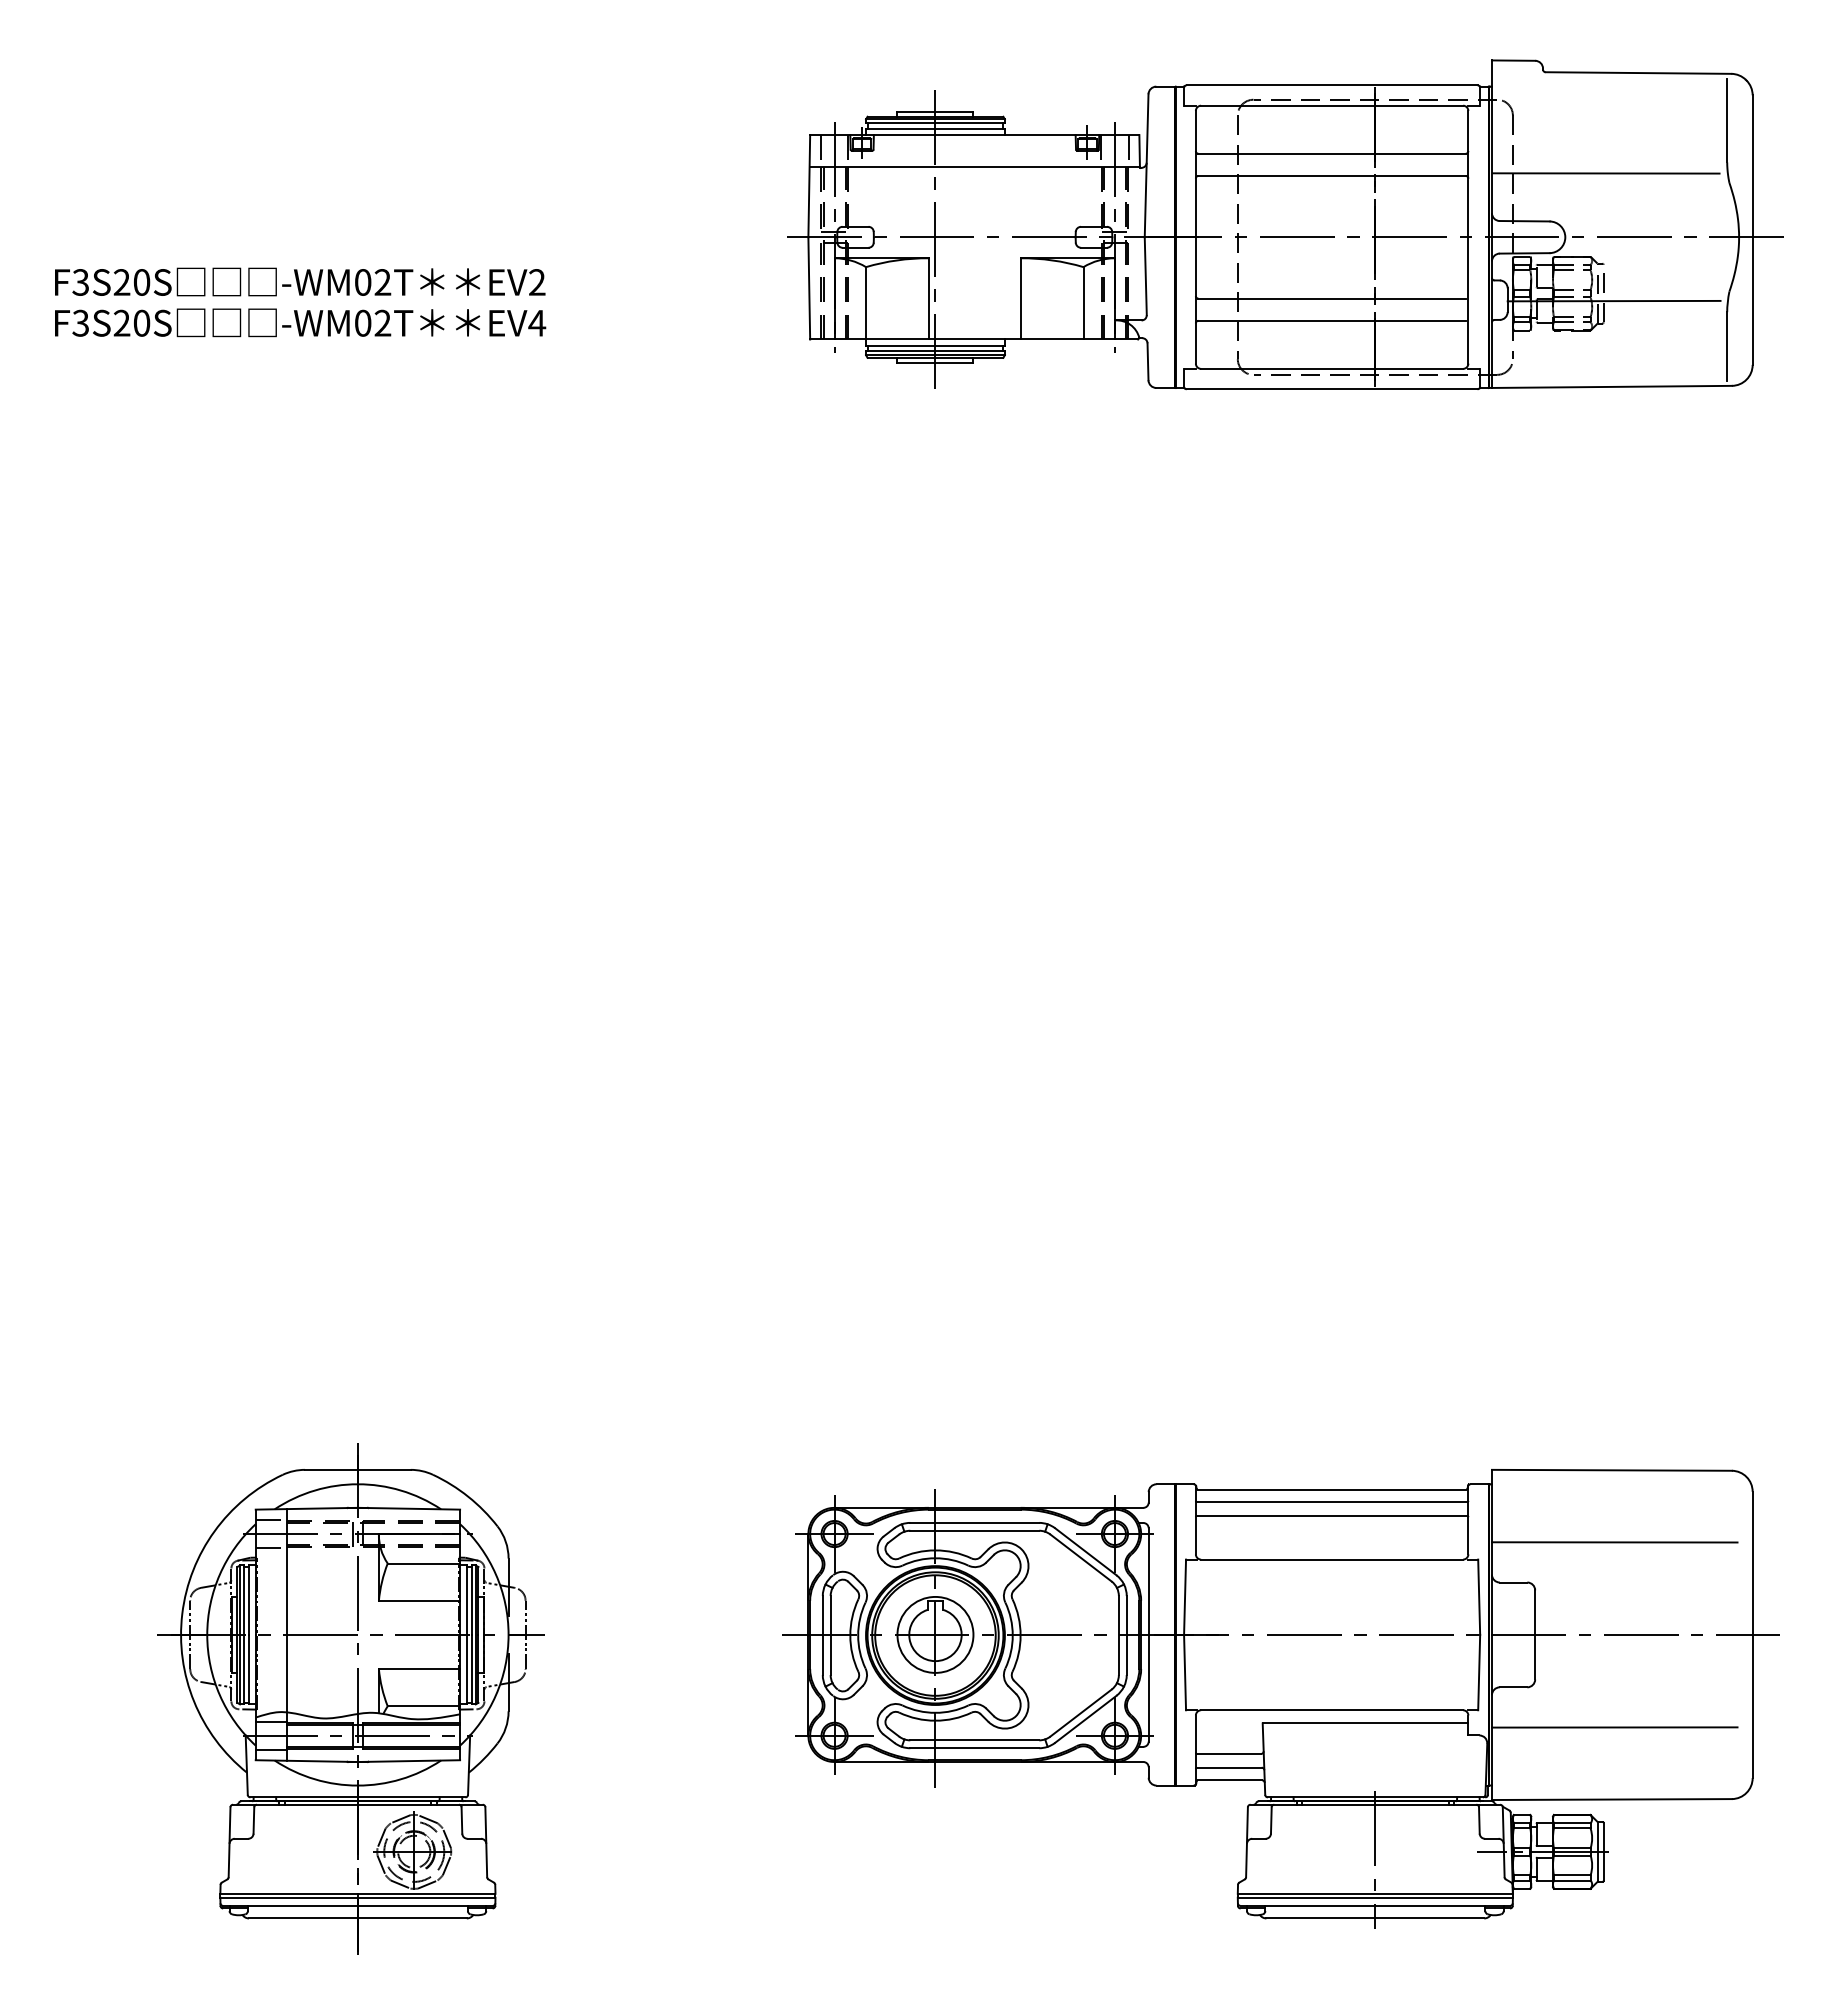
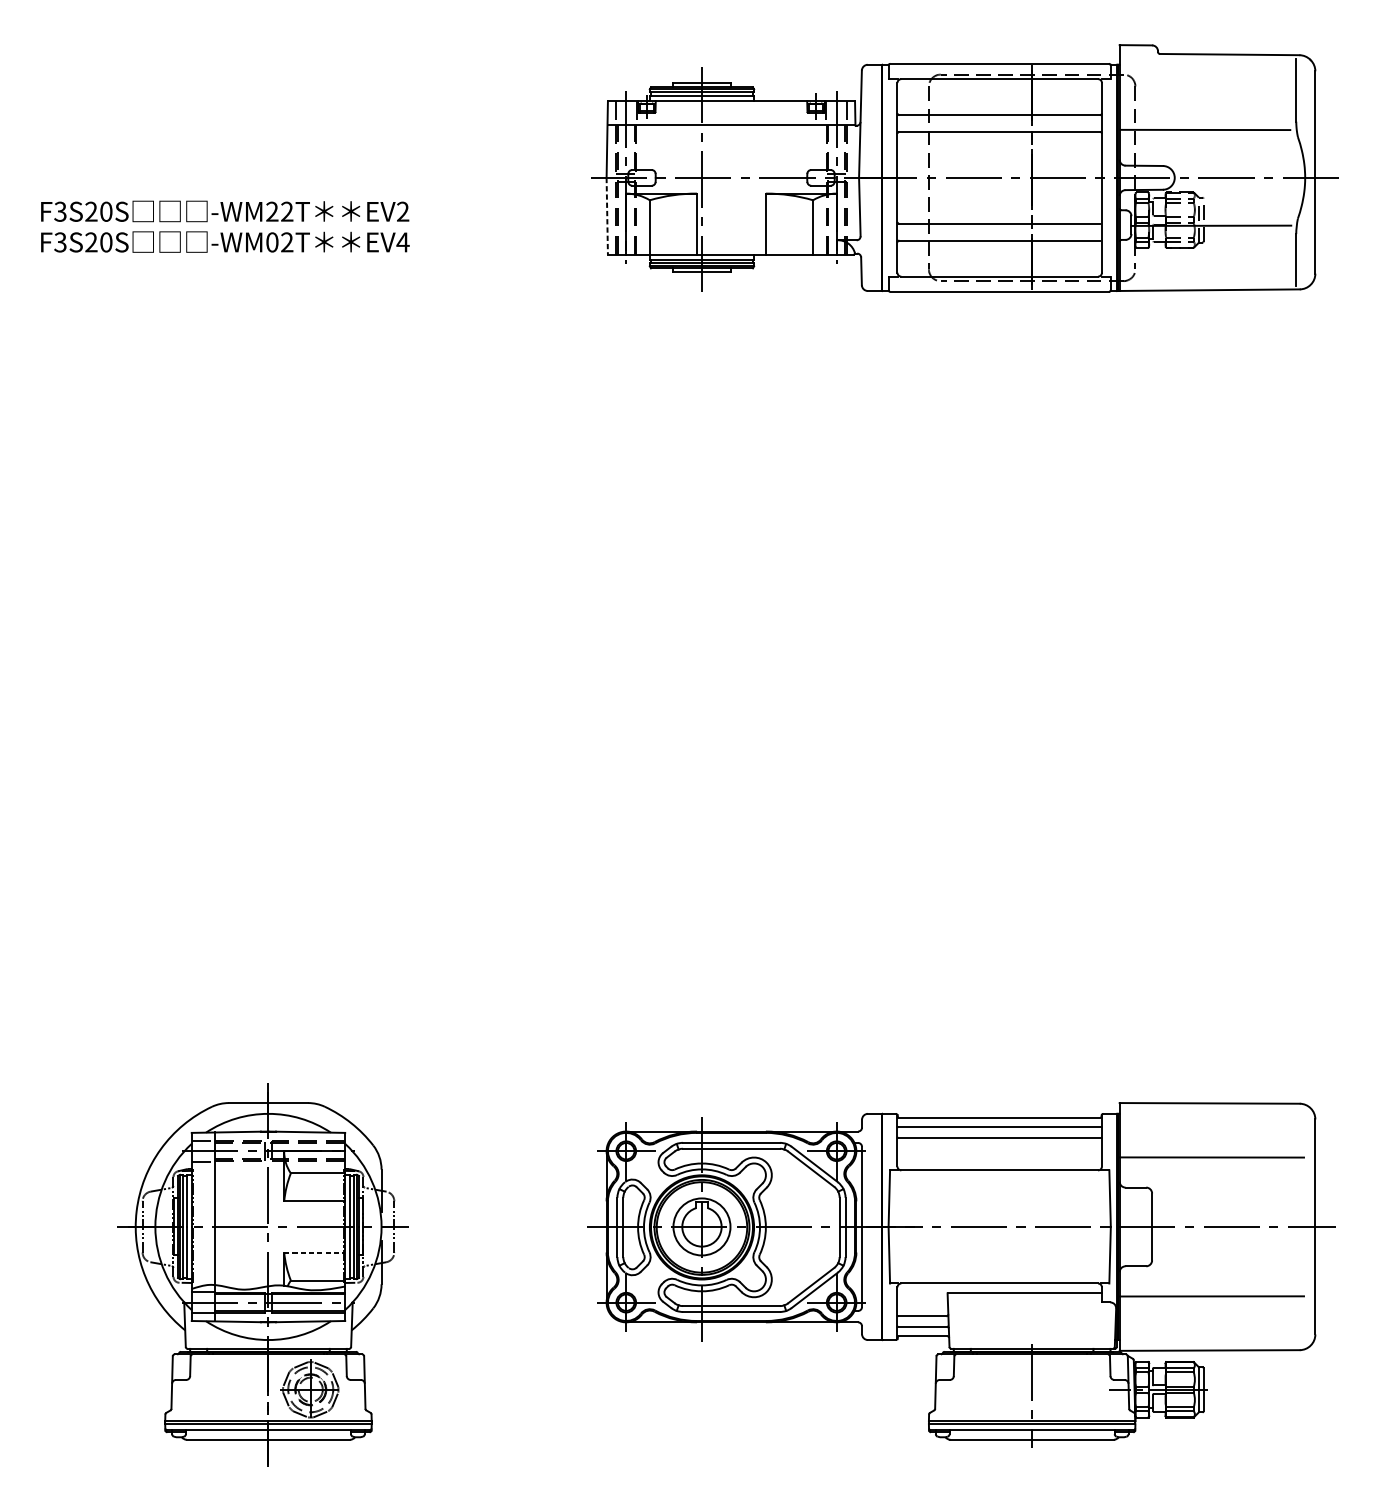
text: (362, 282) -> (271, 211), -WM02T -> -WM22T
line: (809, 288) -> (607, 216), solid -> dashed
line: (419, 1668) -> (314, 1252), solid -> dashed

